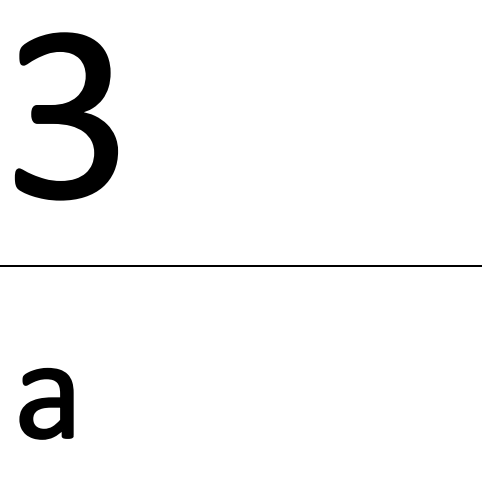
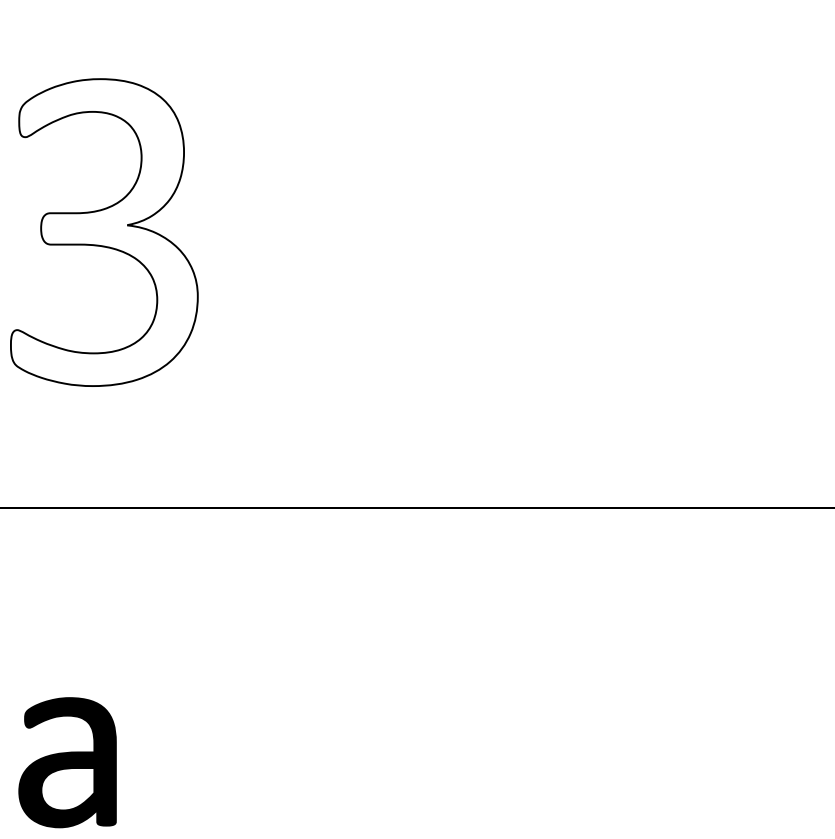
fill: (66, 116) -> (104, 232), removed

